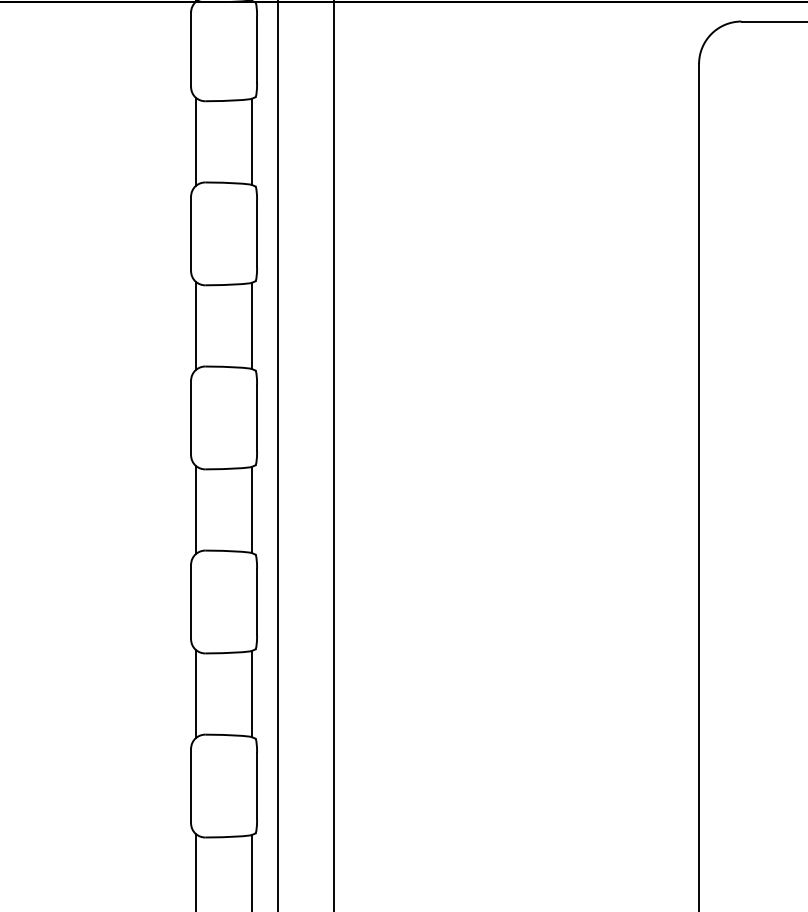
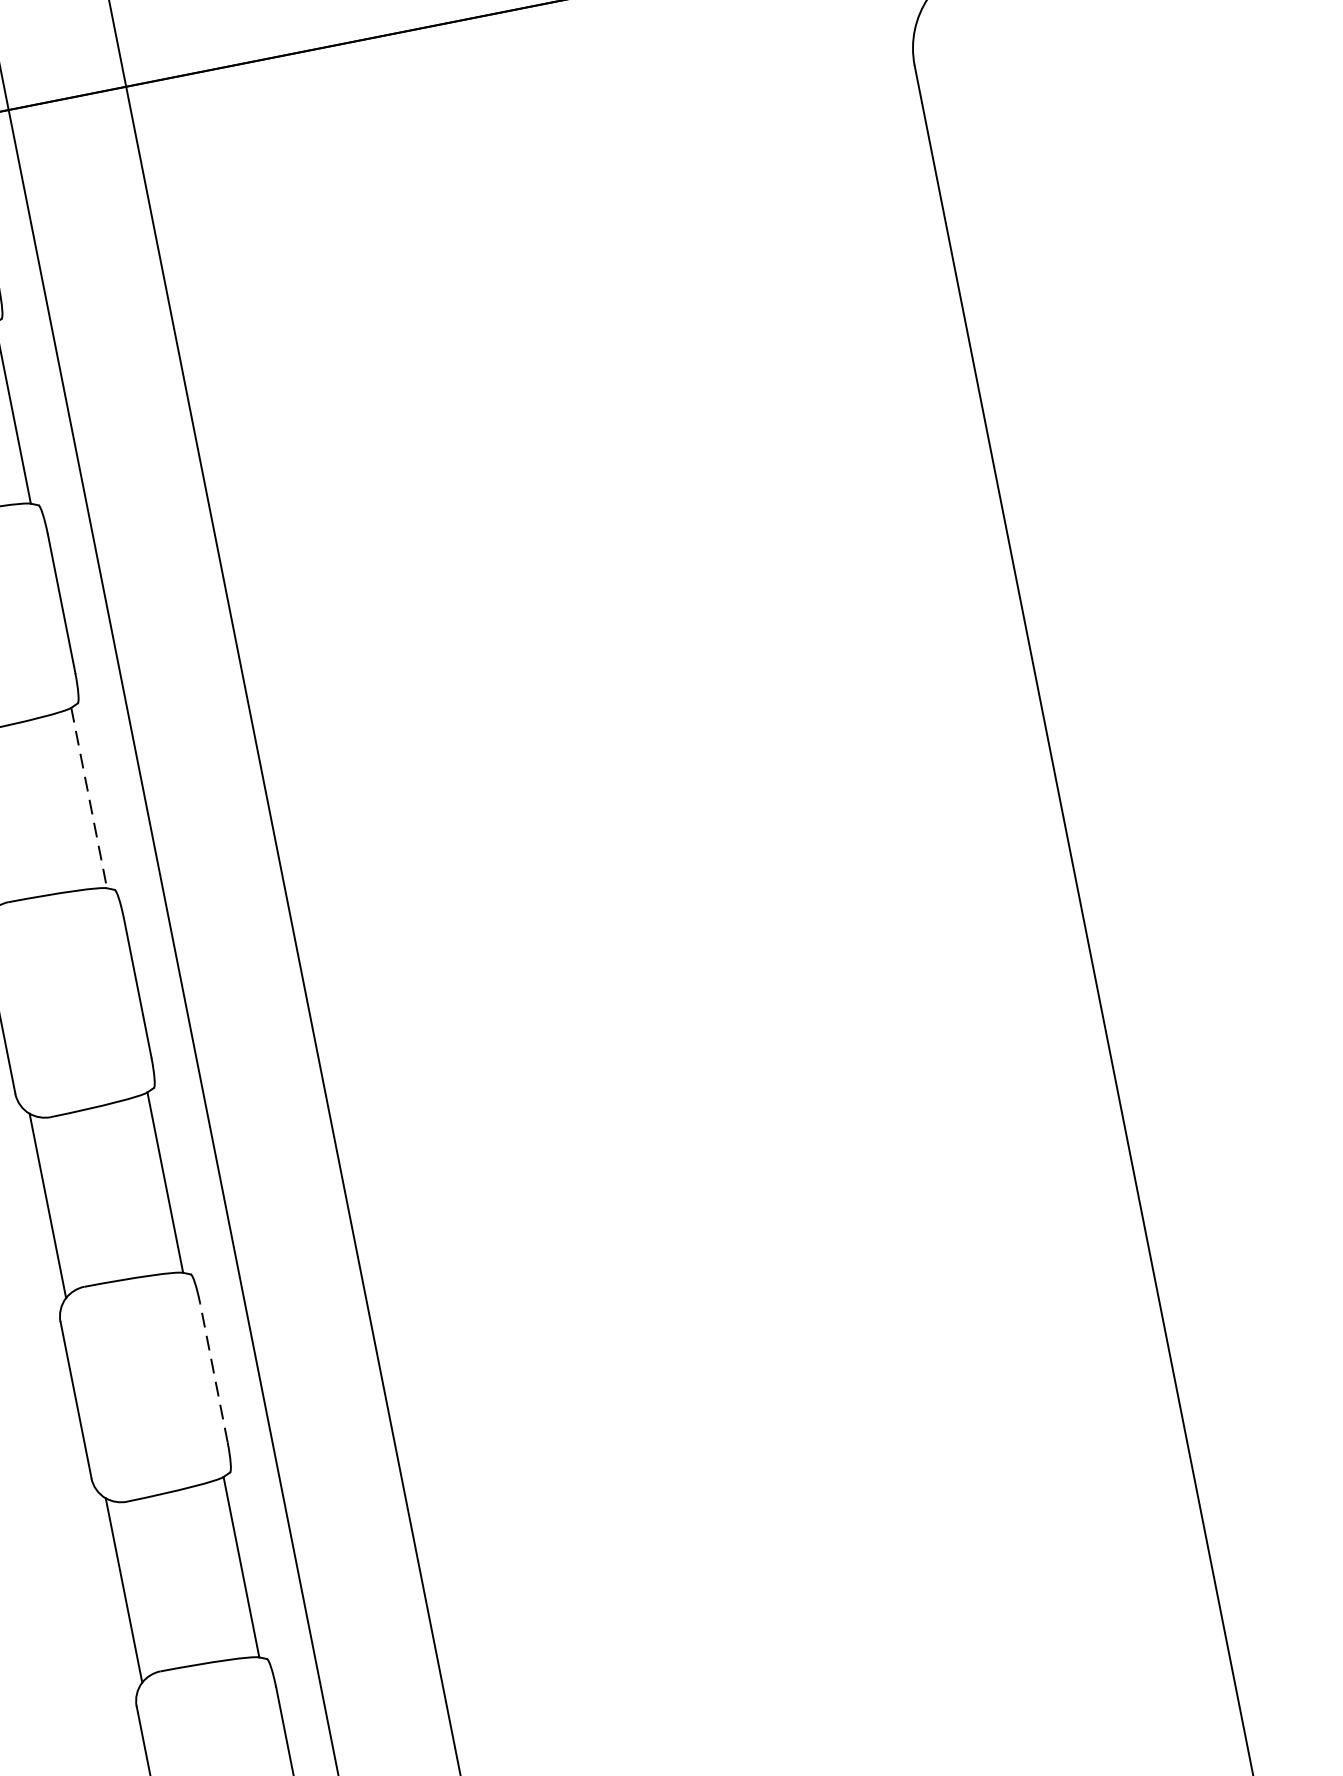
line: (252, 326) -> (90, 799), solid -> dashed
line: (257, 601) -> (214, 1371), solid -> dashed

